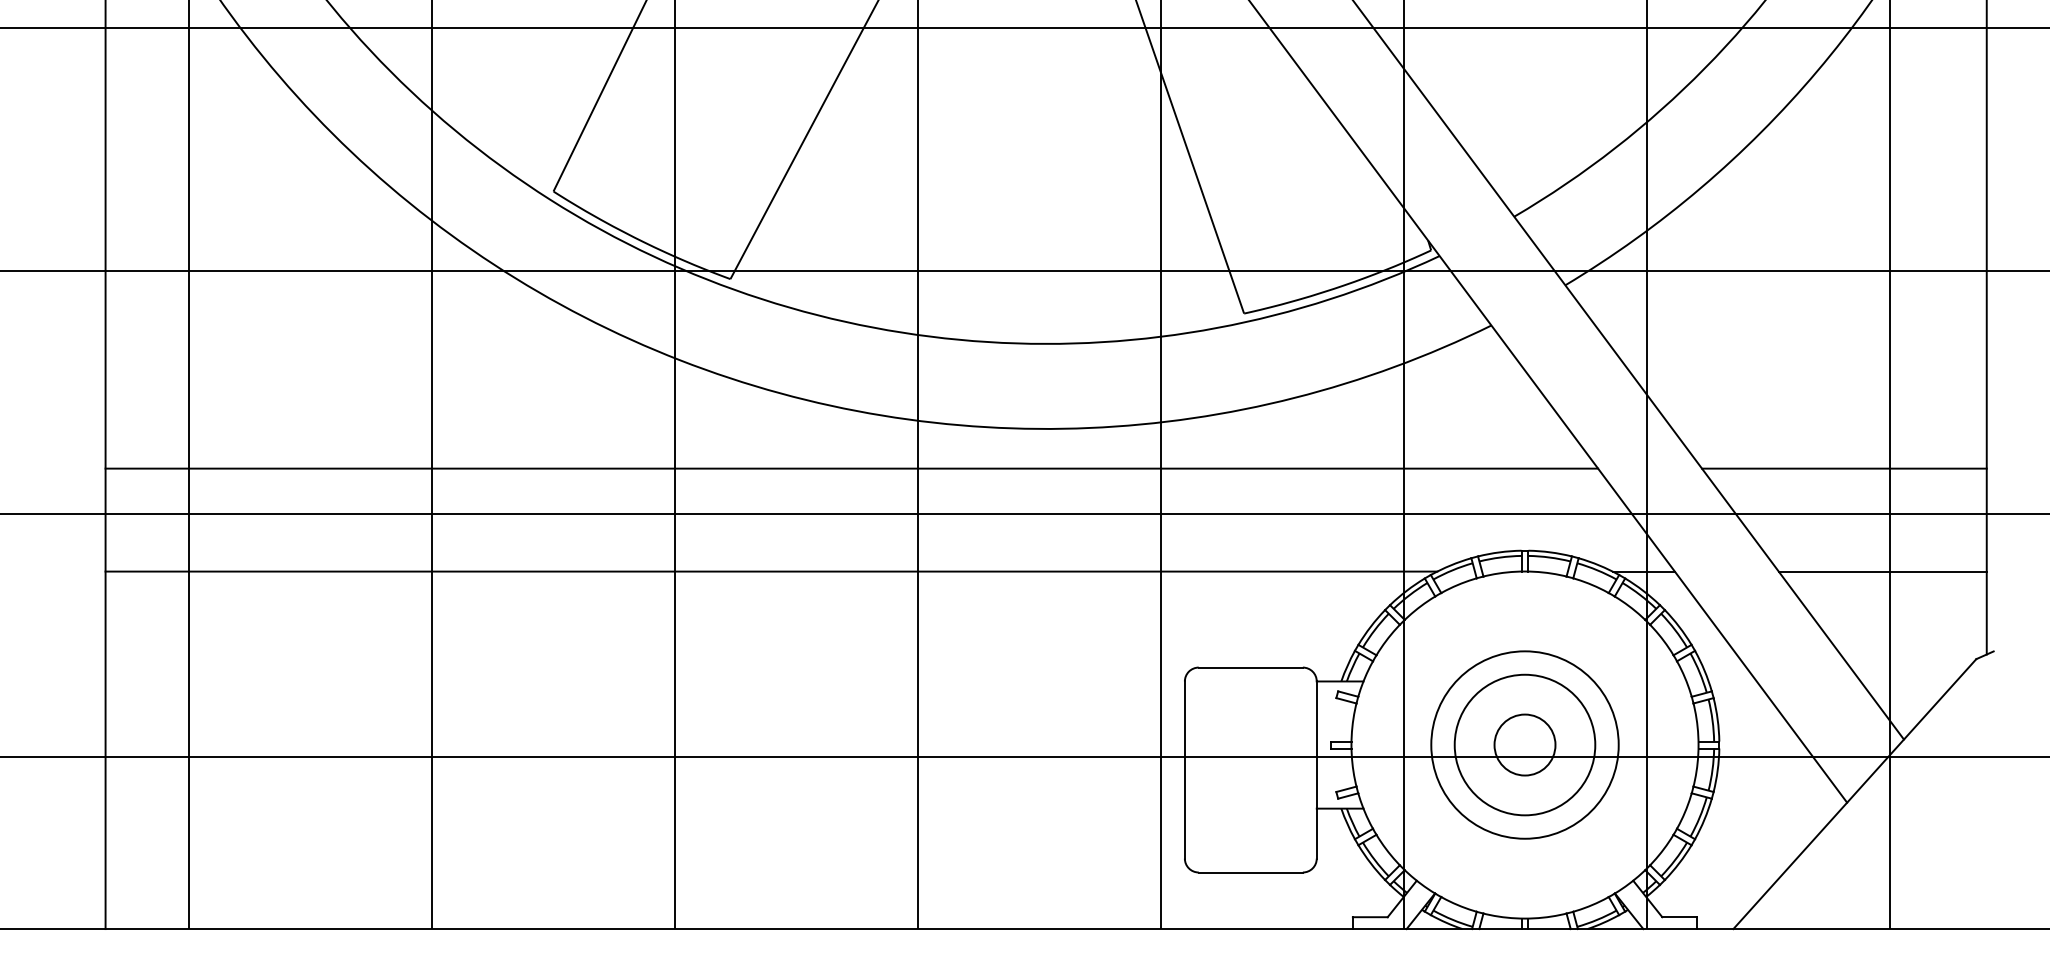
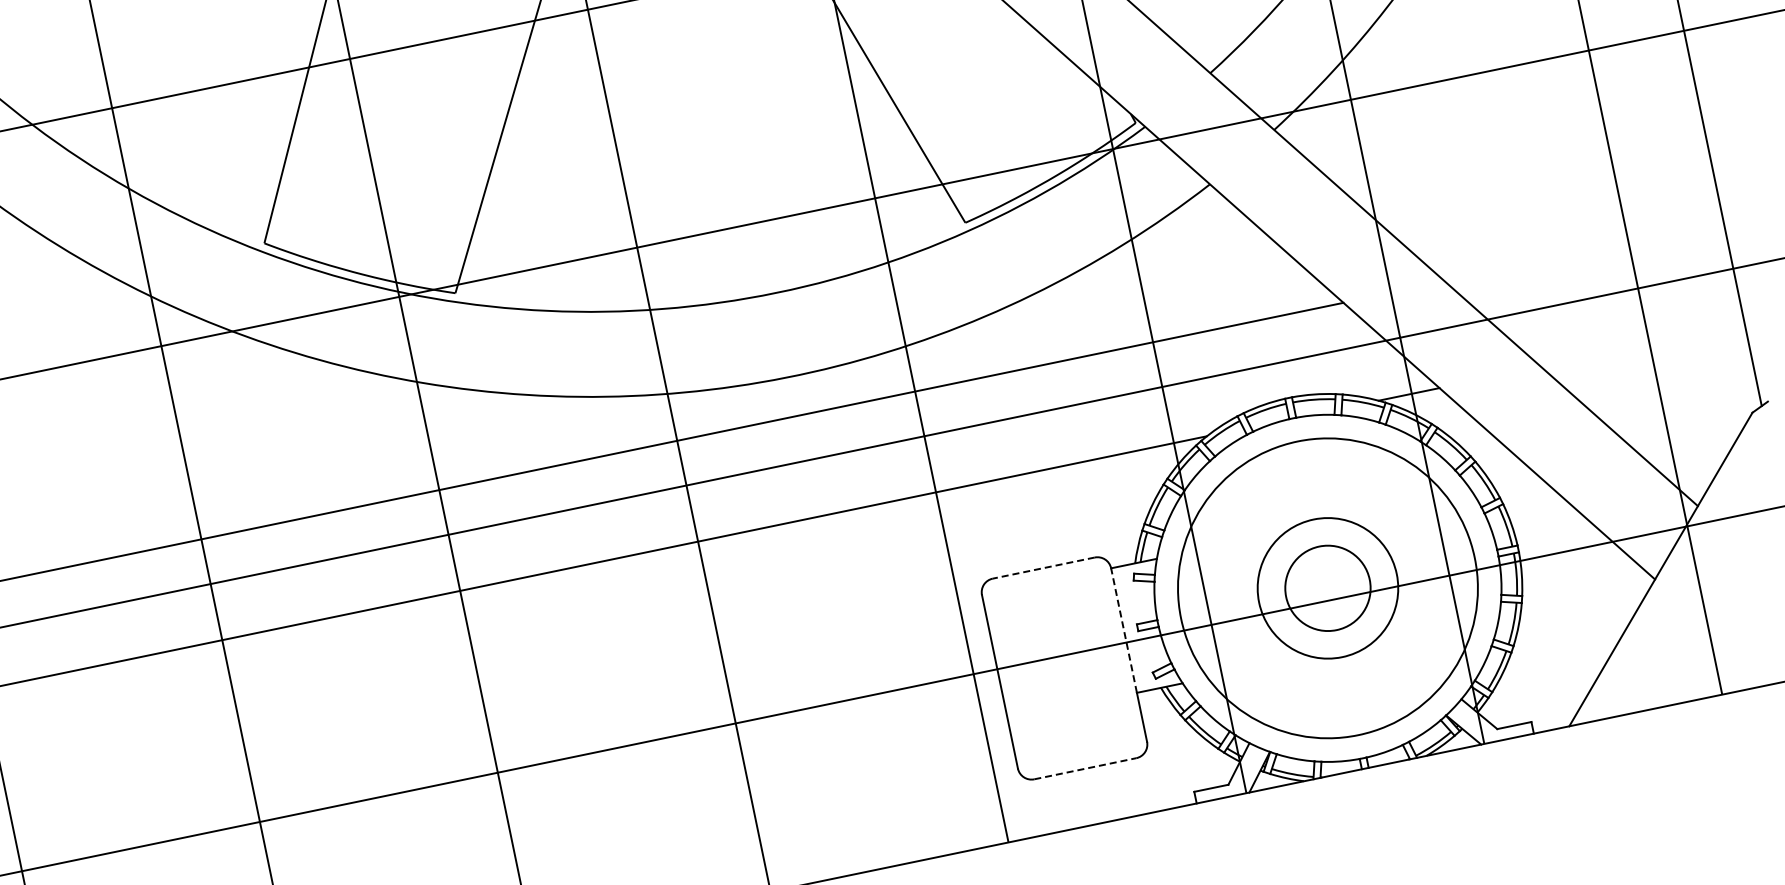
line: (1844, 468) -> (1584, 252), removed
line: (1882, 571) -> (1642, 345), removed
line: (1250, 667) -> (1043, 568), solid -> dashed
circle: (1524, 744) -> (1327, 587), size x1.4
circle: (1524, 744) -> (1327, 587), size x1.6
line: (1316, 745) -> (1123, 631), solid -> dashed
line: (1251, 872) -> (1085, 768), solid -> dashed

